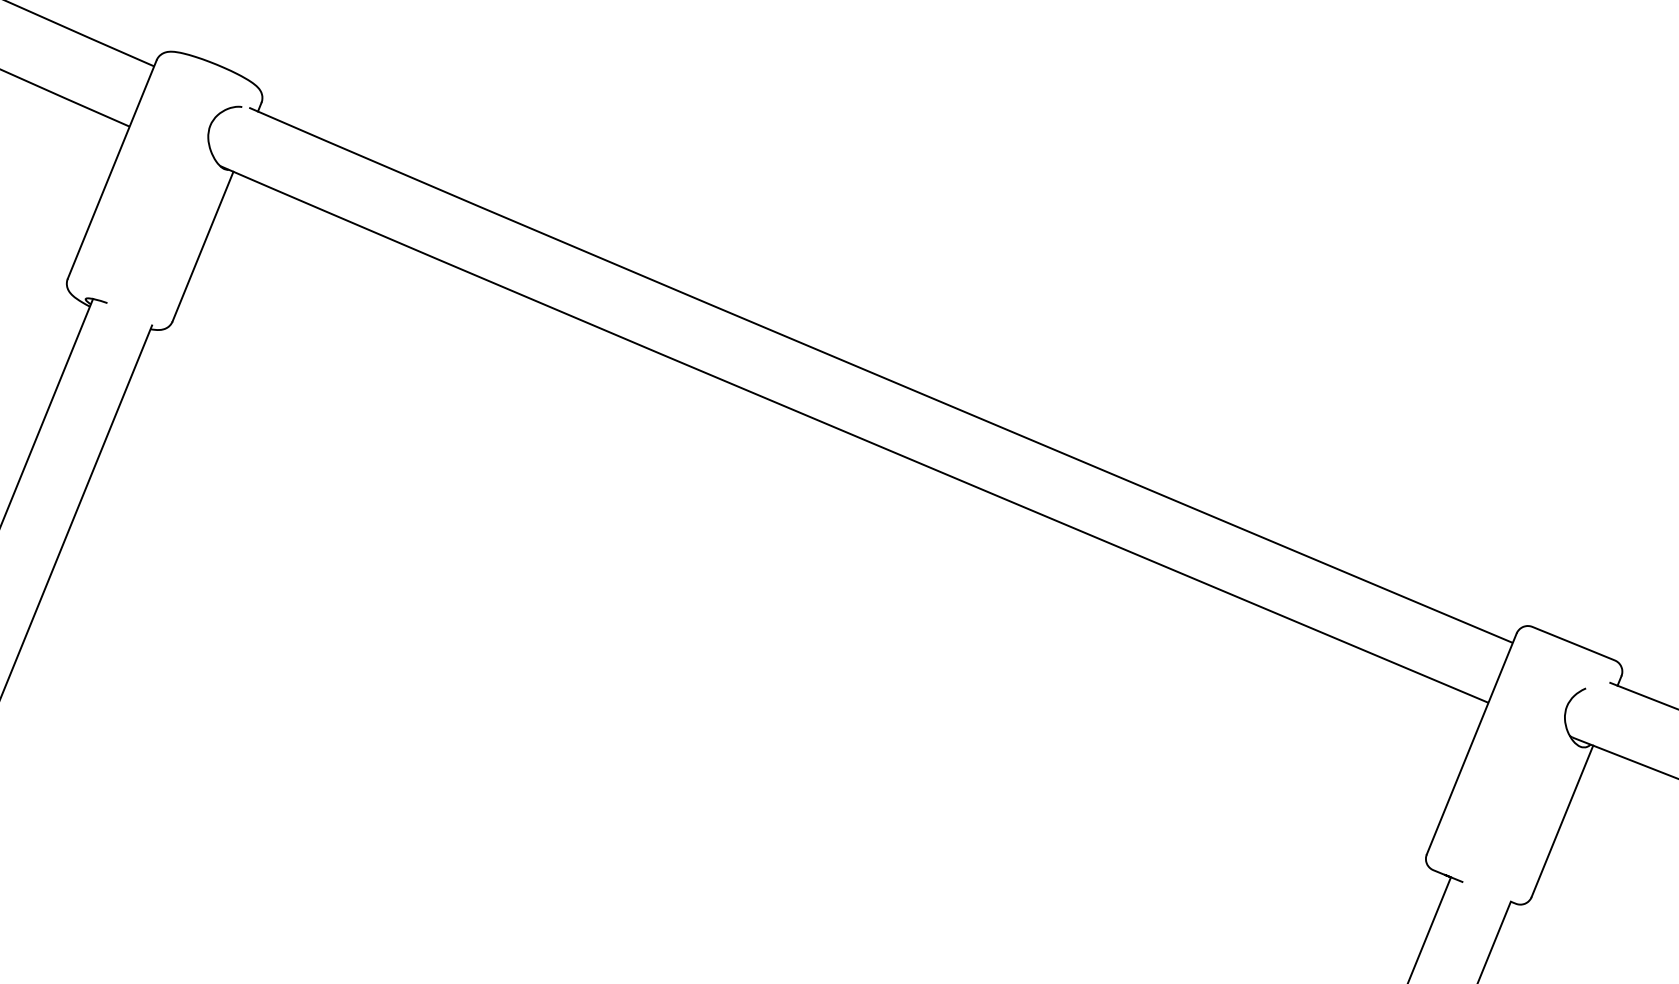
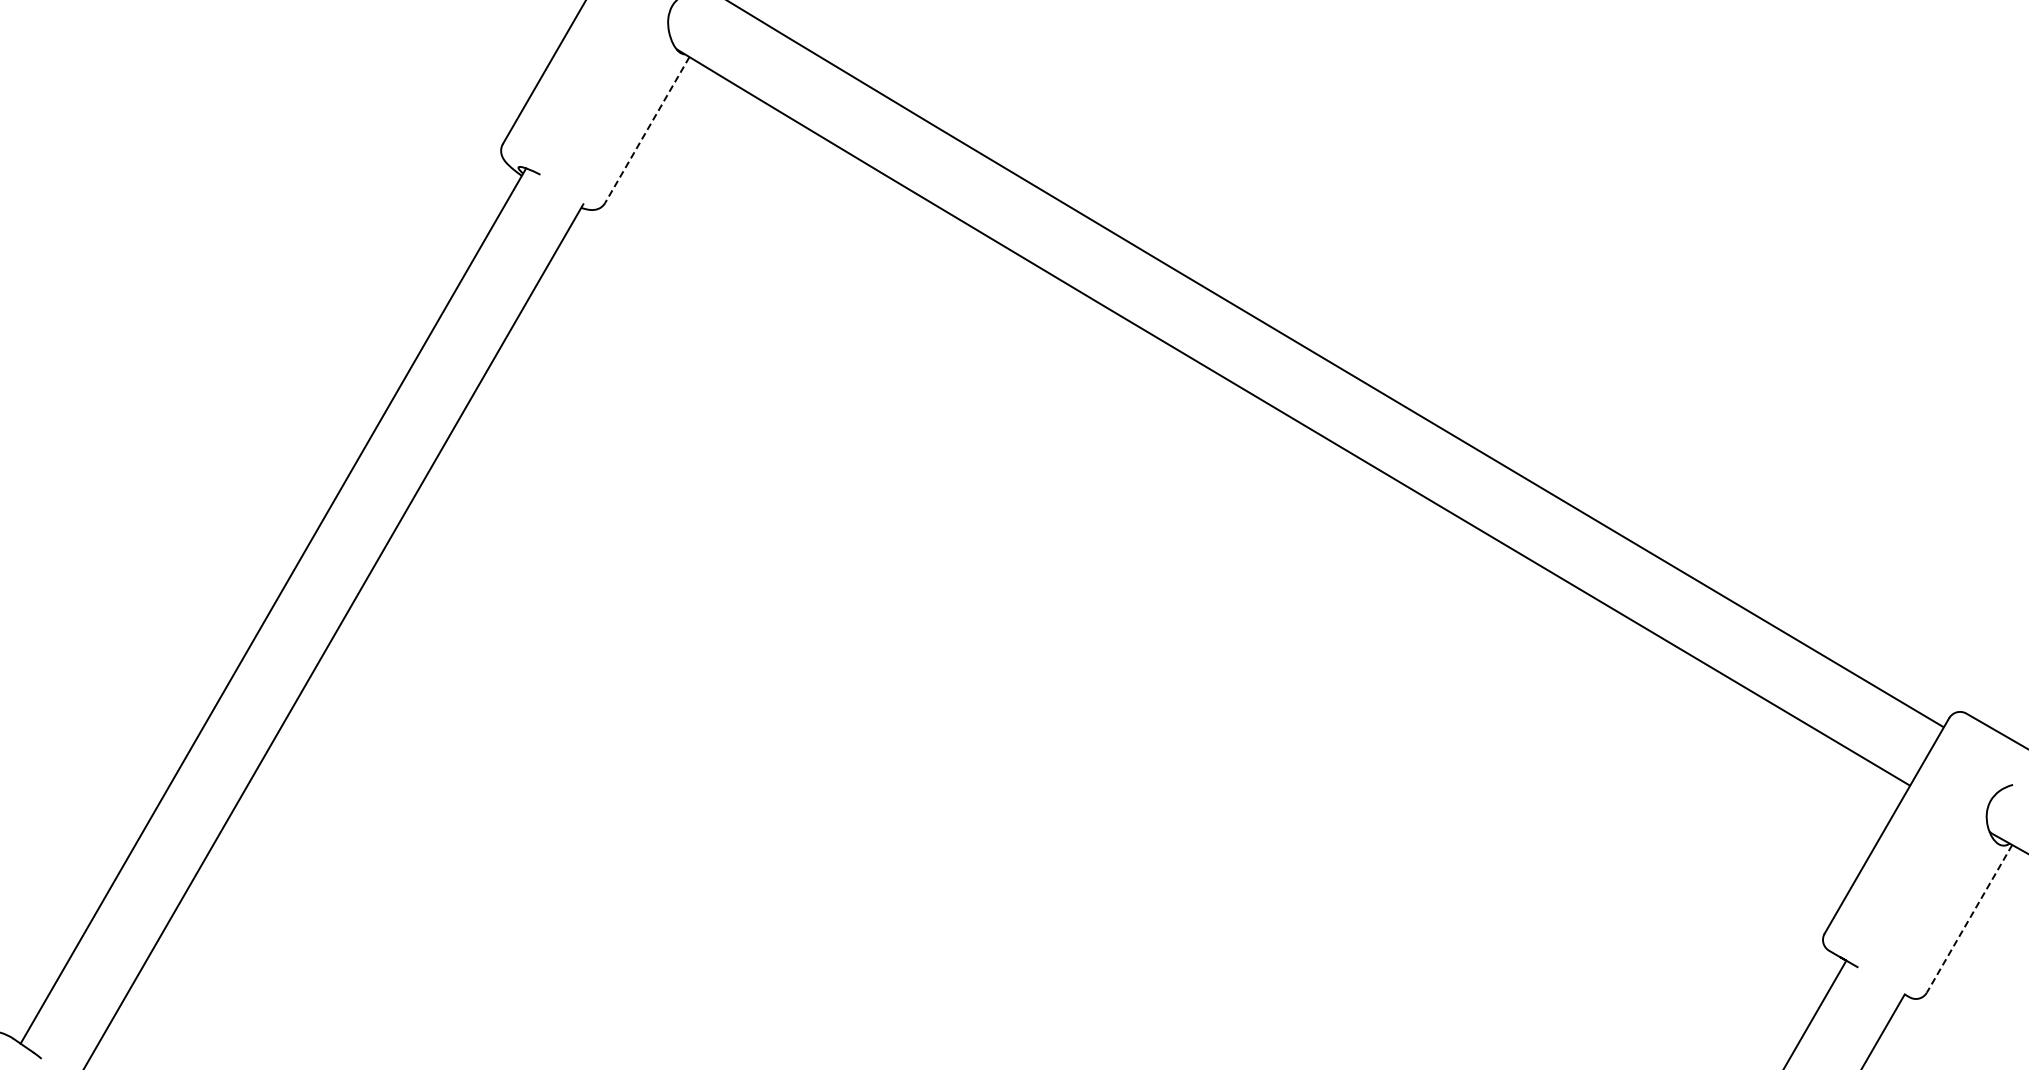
line: (203, 247) -> (647, 130), solid -> dashed
line: (1562, 822) -> (1969, 919), solid -> dashed

